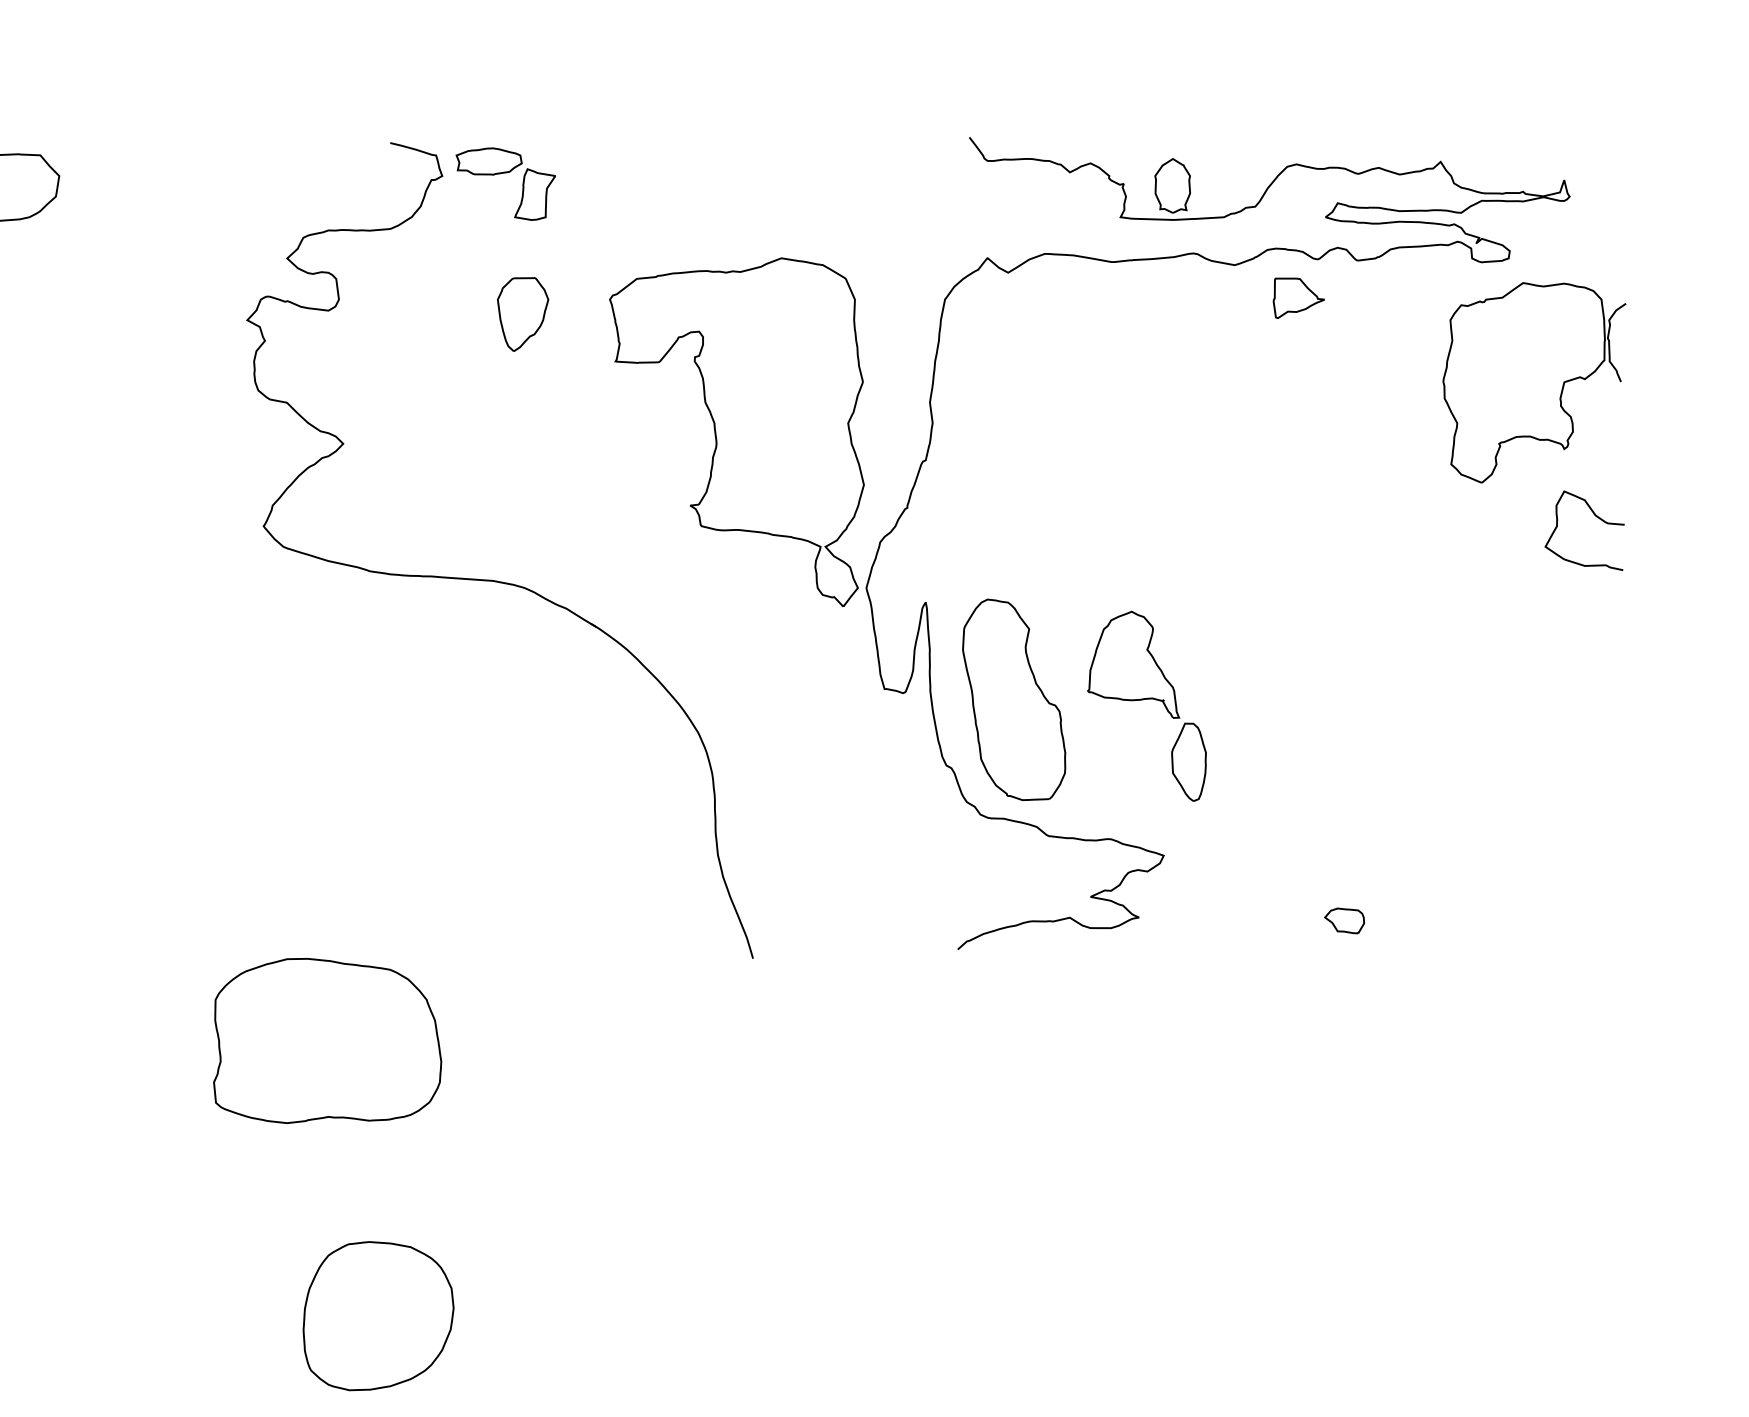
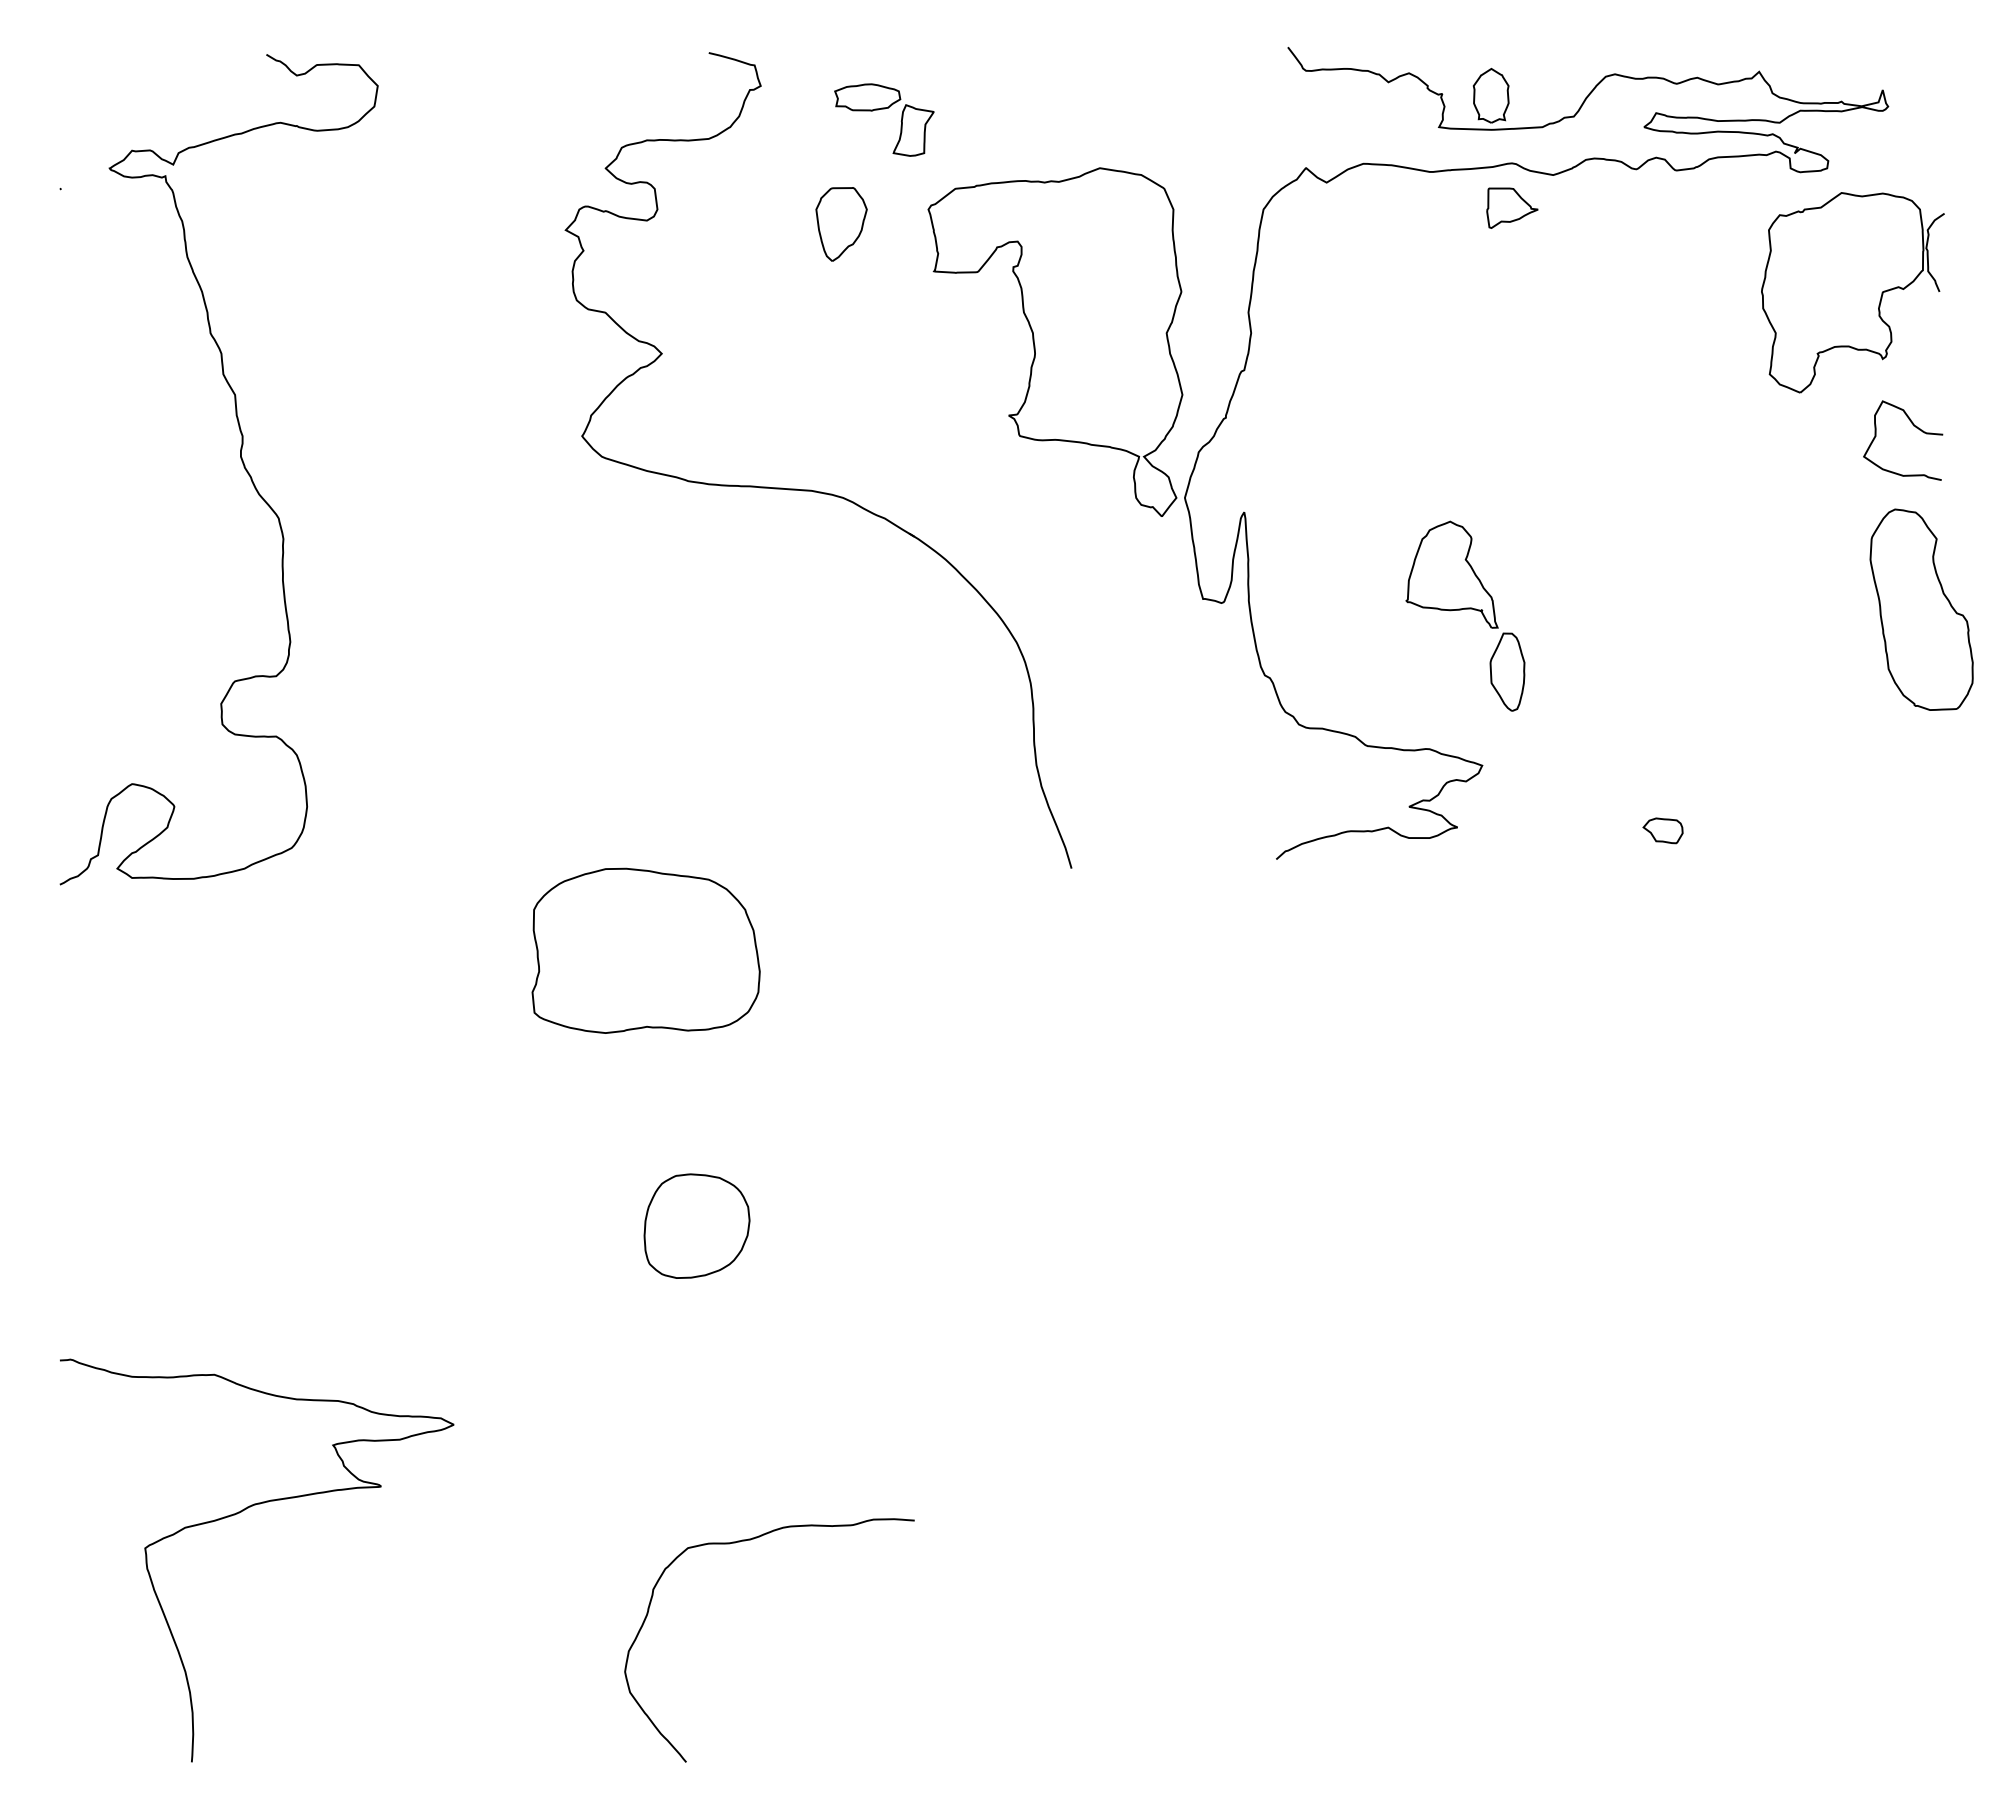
part: (506, 173) -> (884, 109), moved
part: (1299, 297) -> (1512, 207), moved
part: (1014, 699) -> (1921, 609), moved
part: (378, 1316) -> (696, 1226), size x0.7

